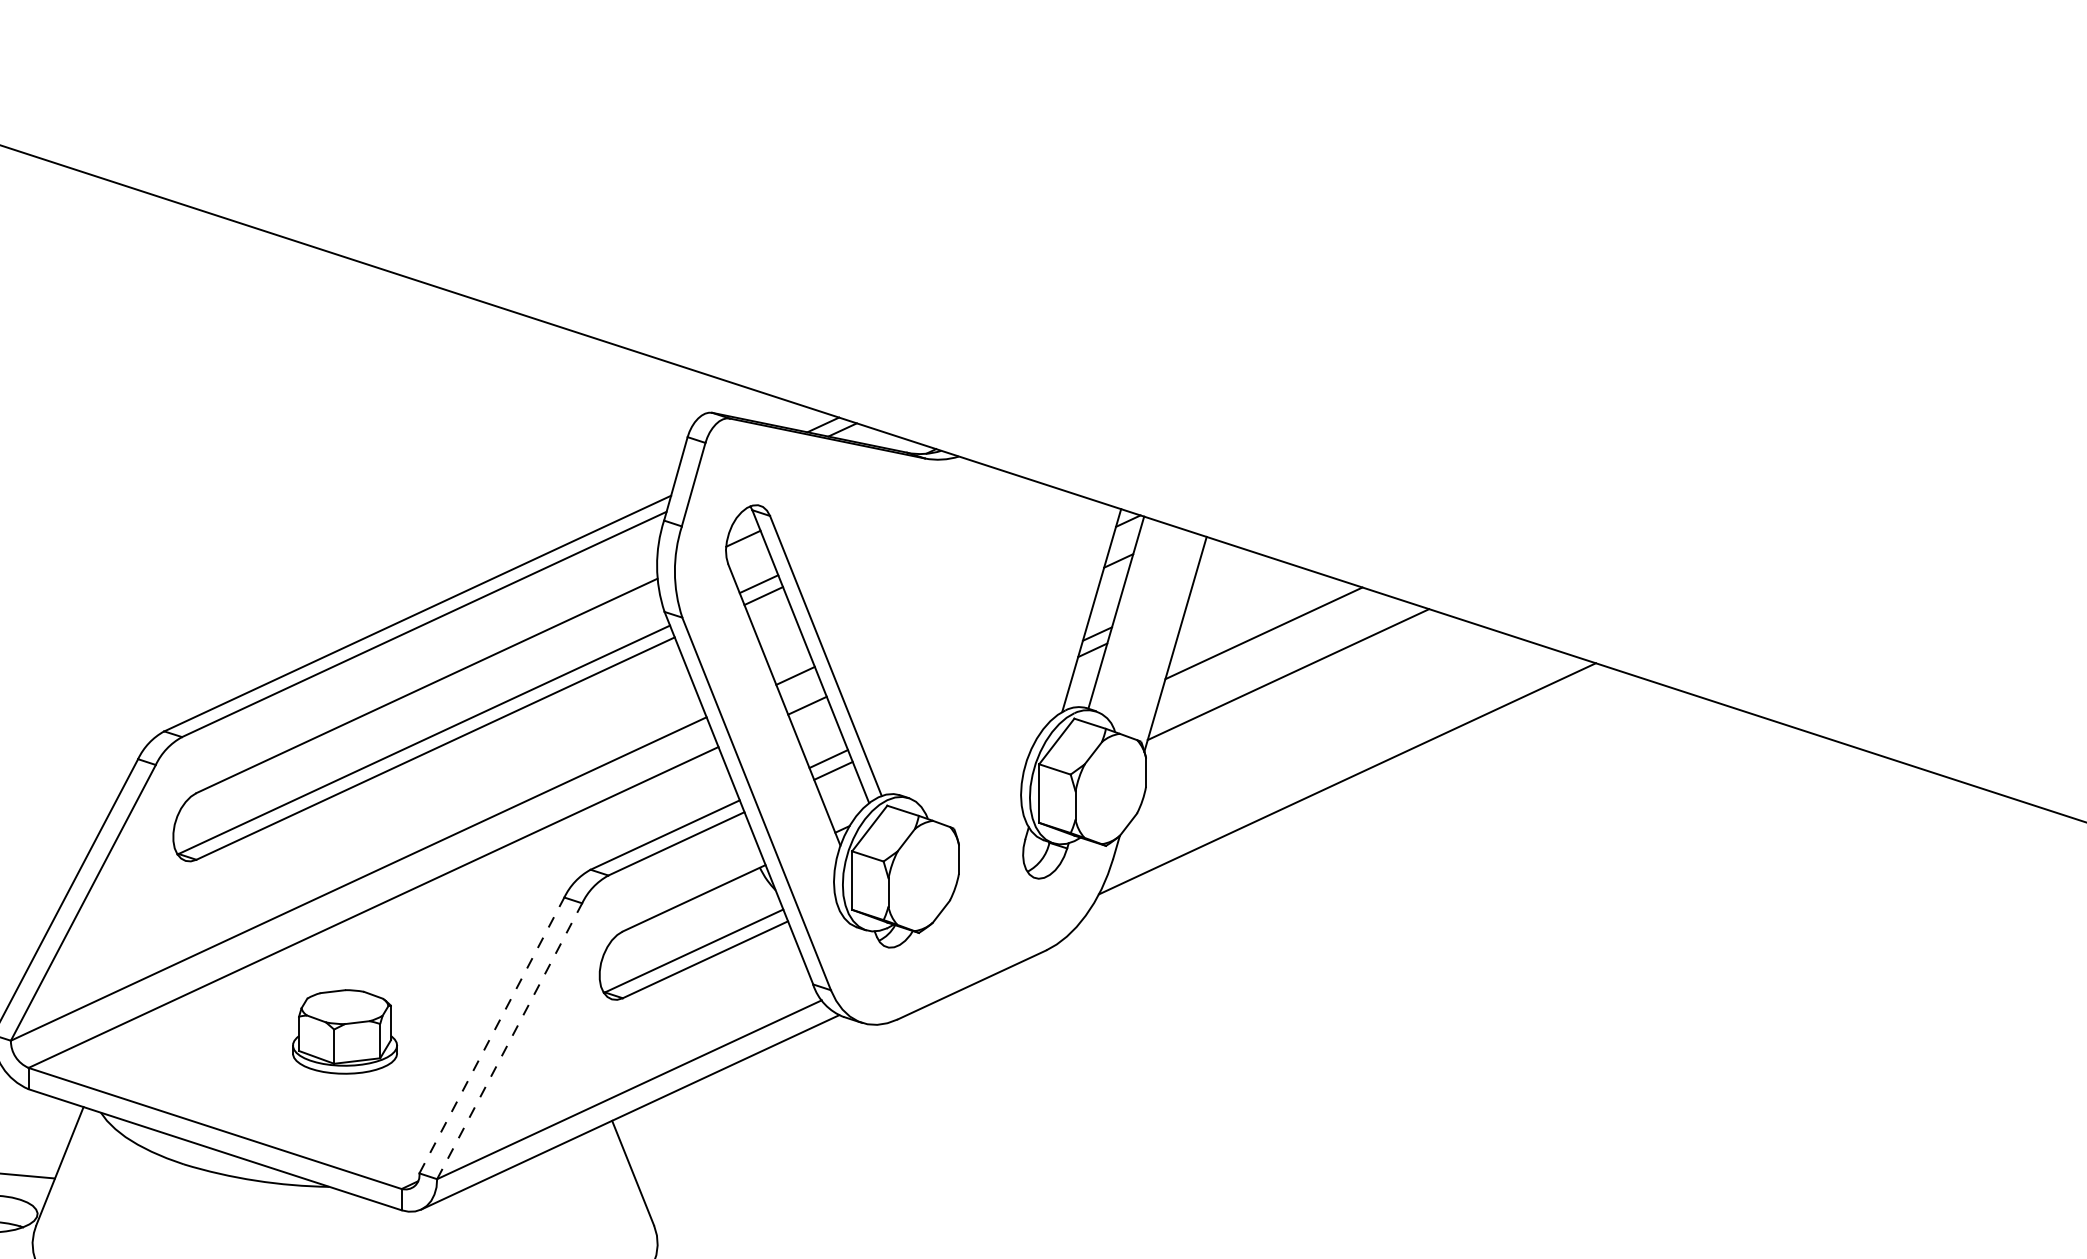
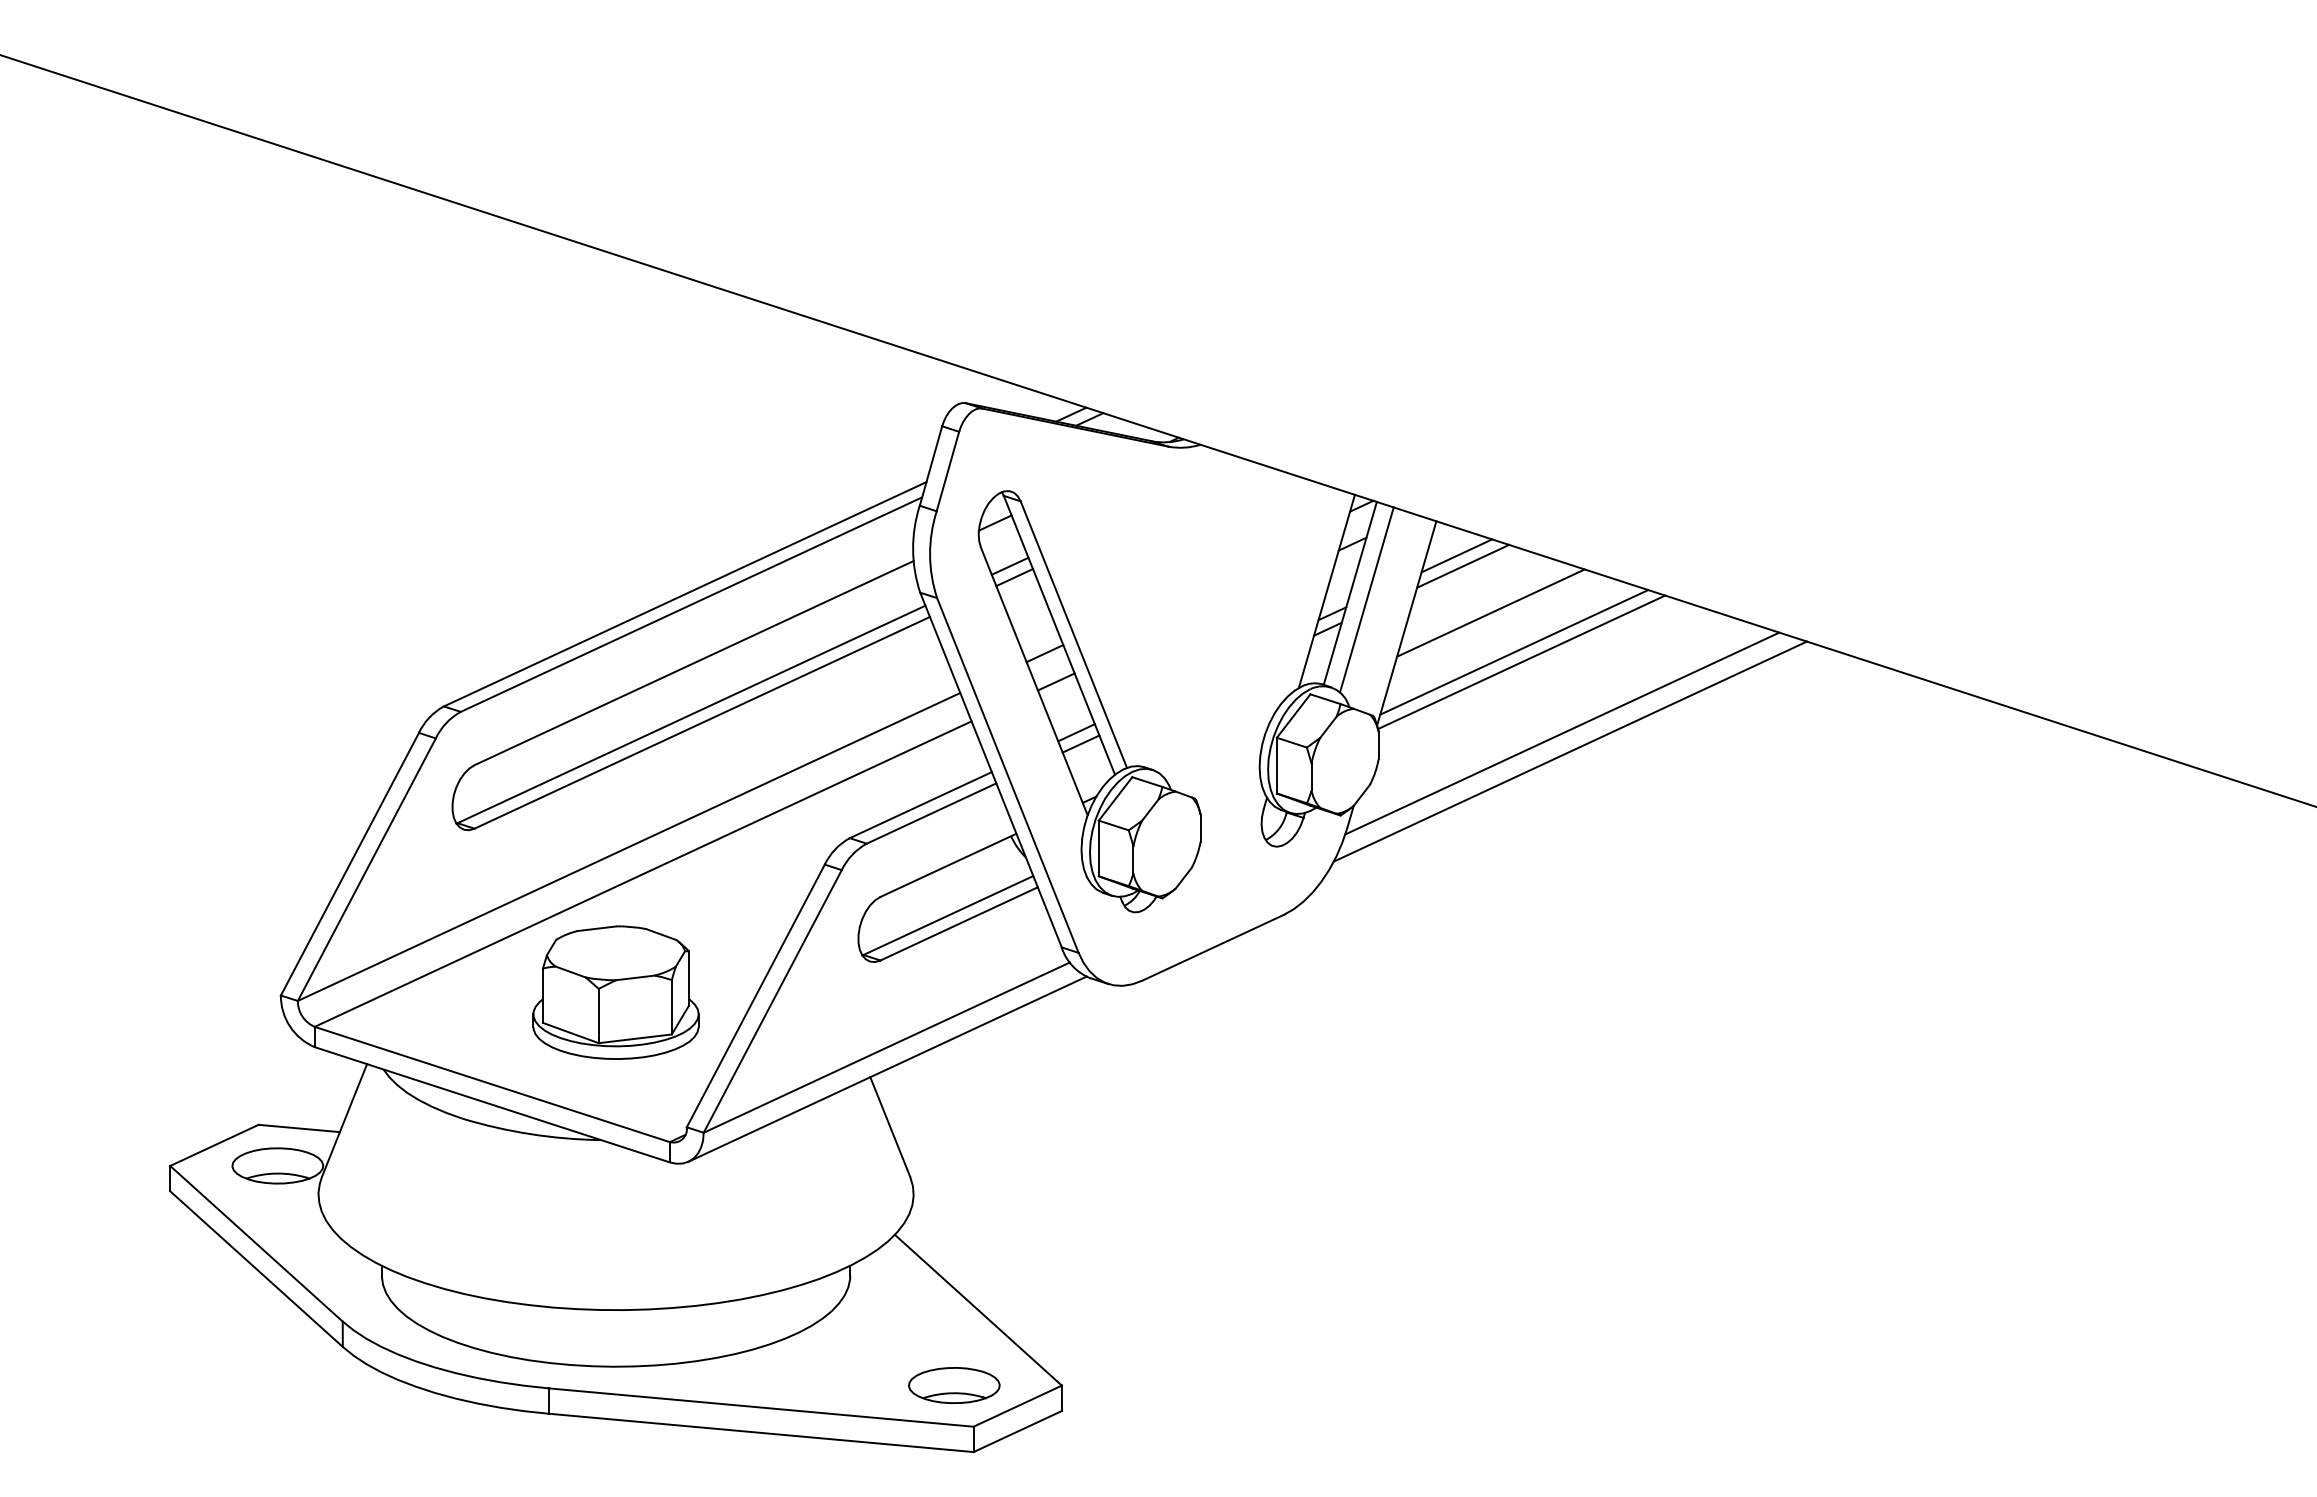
line: (1227, 572) -> (1456, 555), added
line: (1235, 583) -> (1463, 565), added
line: (1133, 619) -> (1366, 599), added
line: (1296, 685) -> (1521, 662), added
line: (1339, 759) -> (1562, 733), added
part: (344, 1031) -> (615, 992), size x1.67
line: (492, 1034) -> (756, 995), dashed -> solid
line: (509, 1041) -> (772, 1001), dashed -> solid

